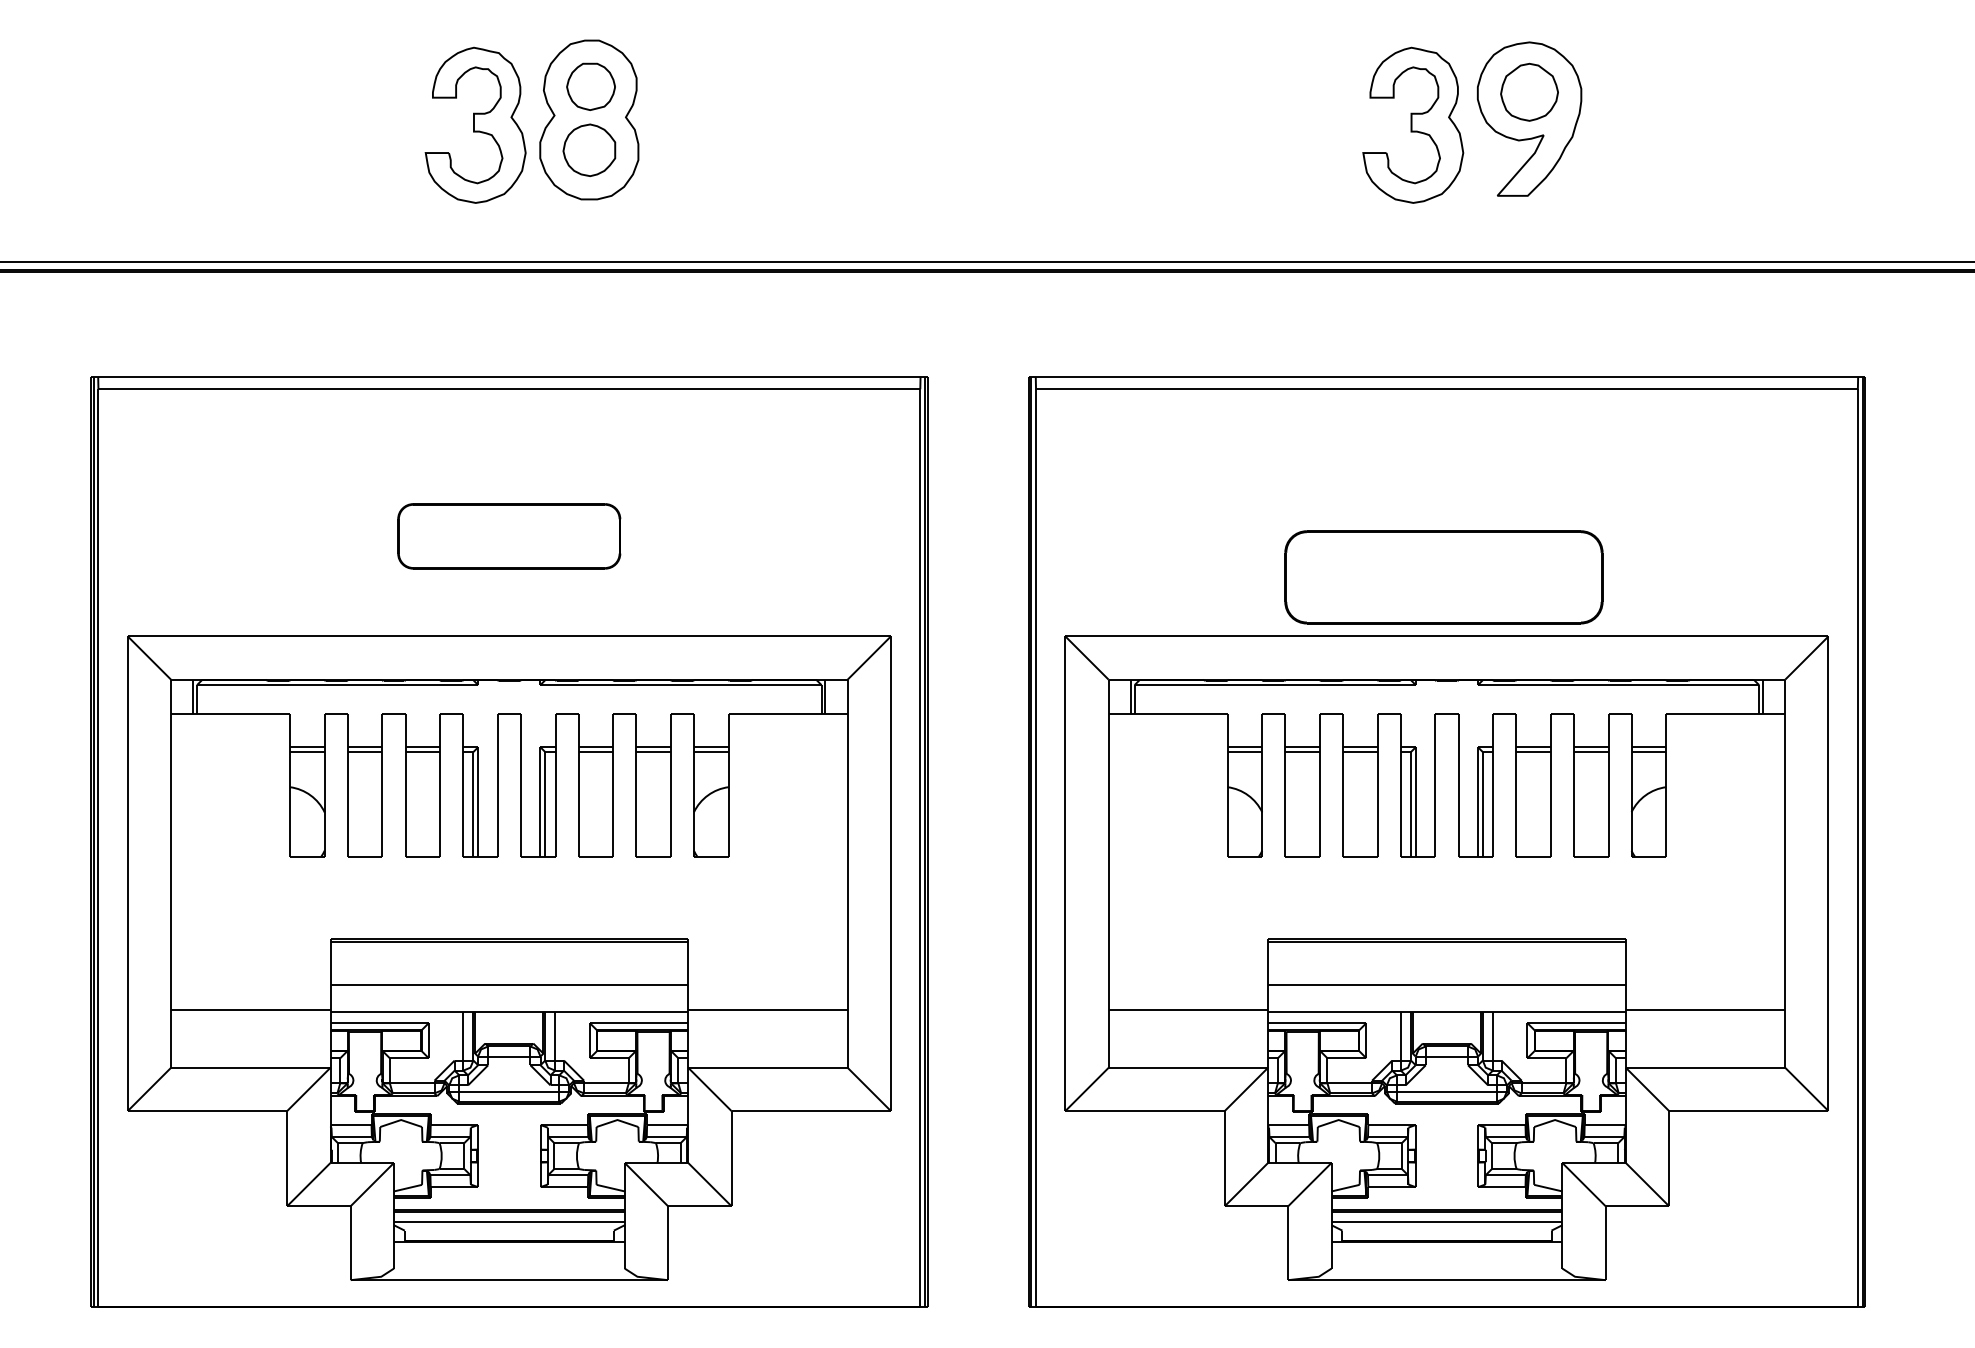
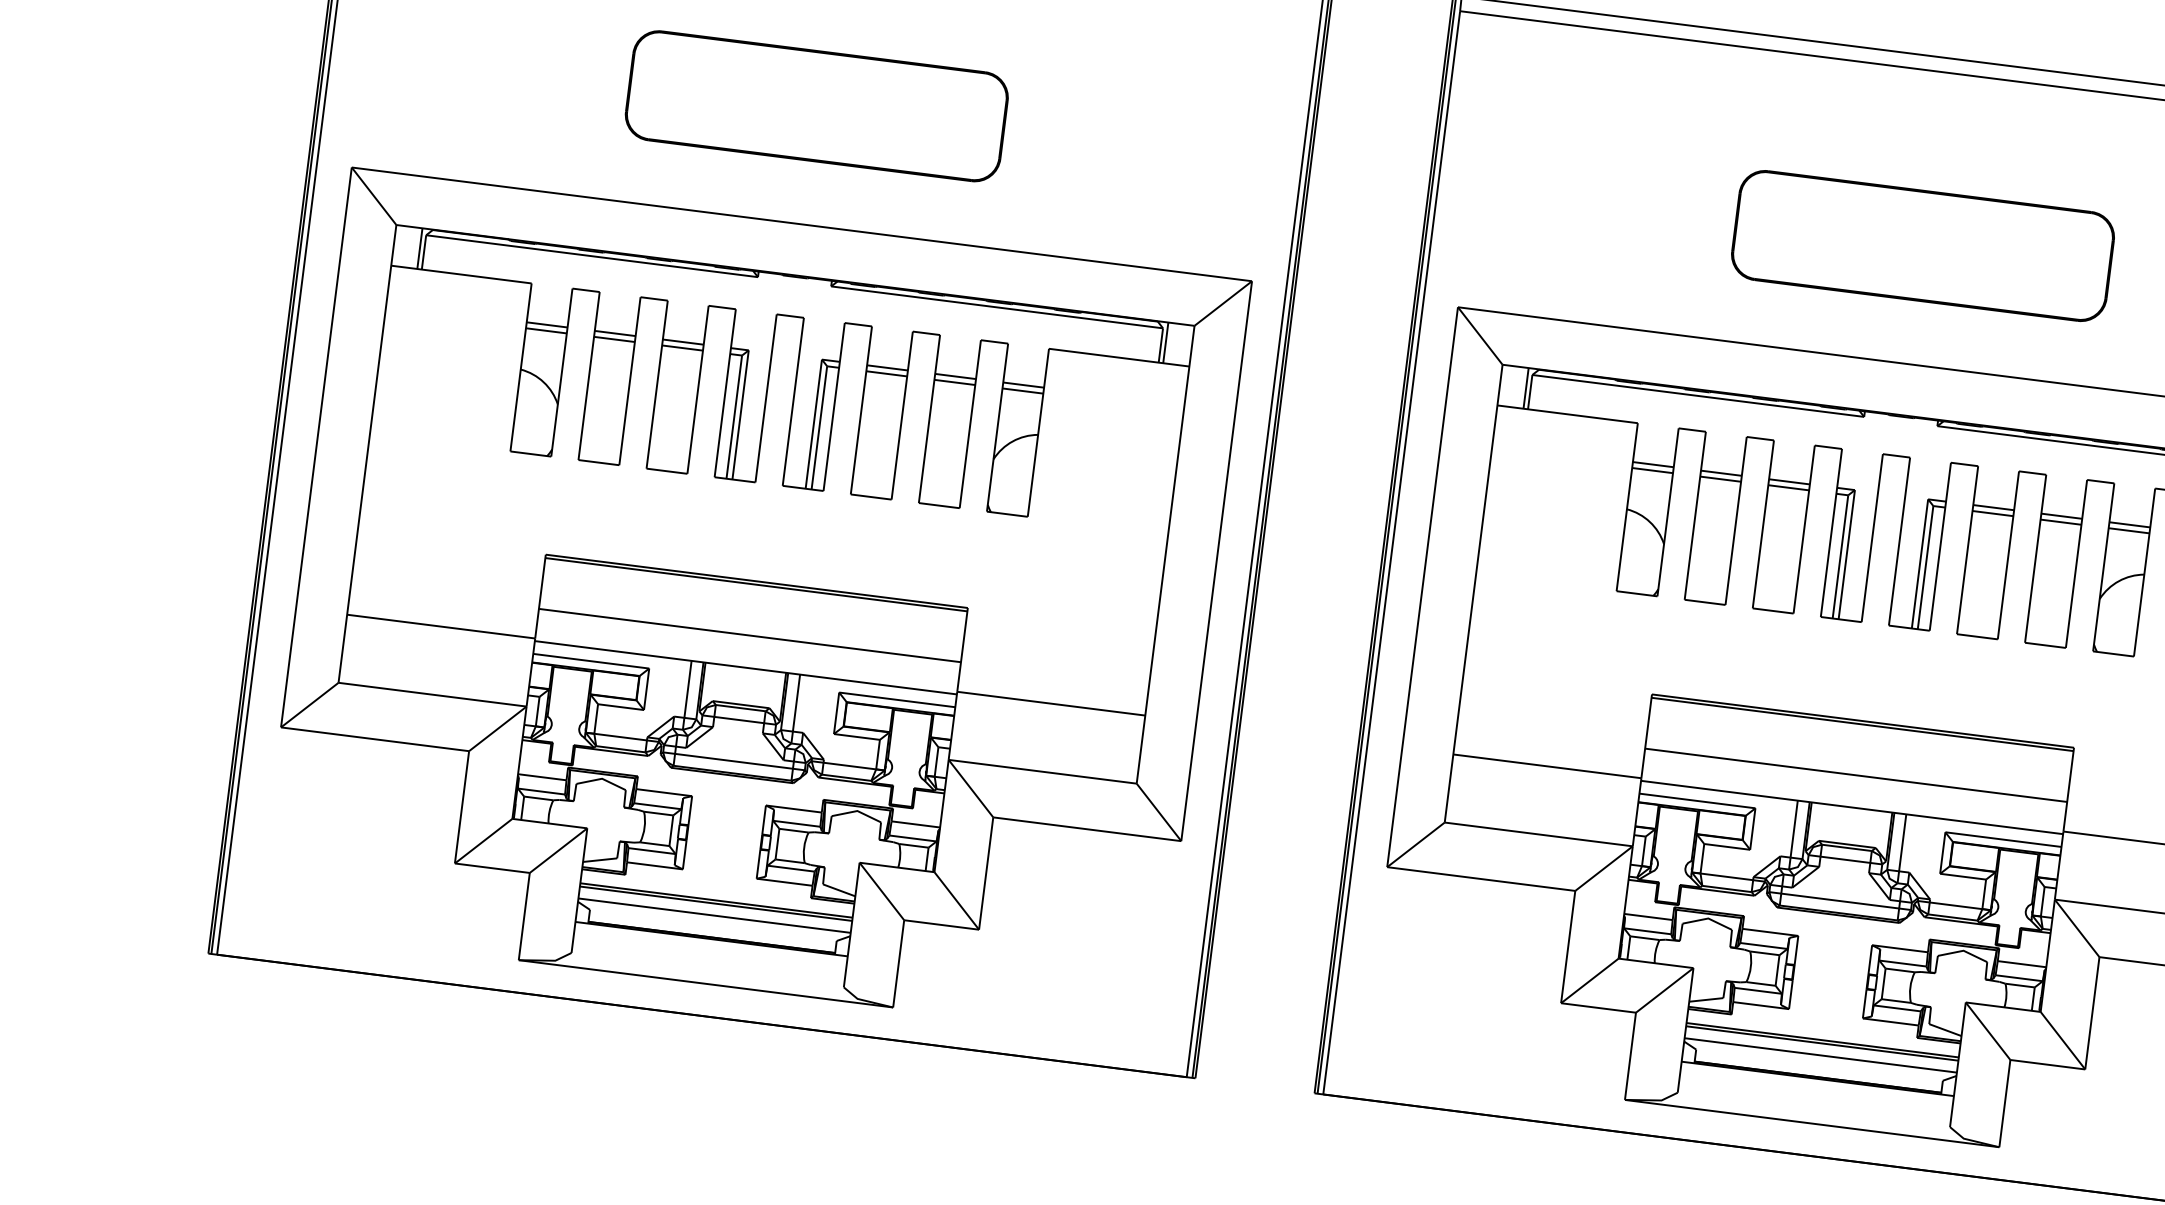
part: (508, 536) -> (815, 106), size x1.43
part: (1443, 577) -> (1922, 246), moved

